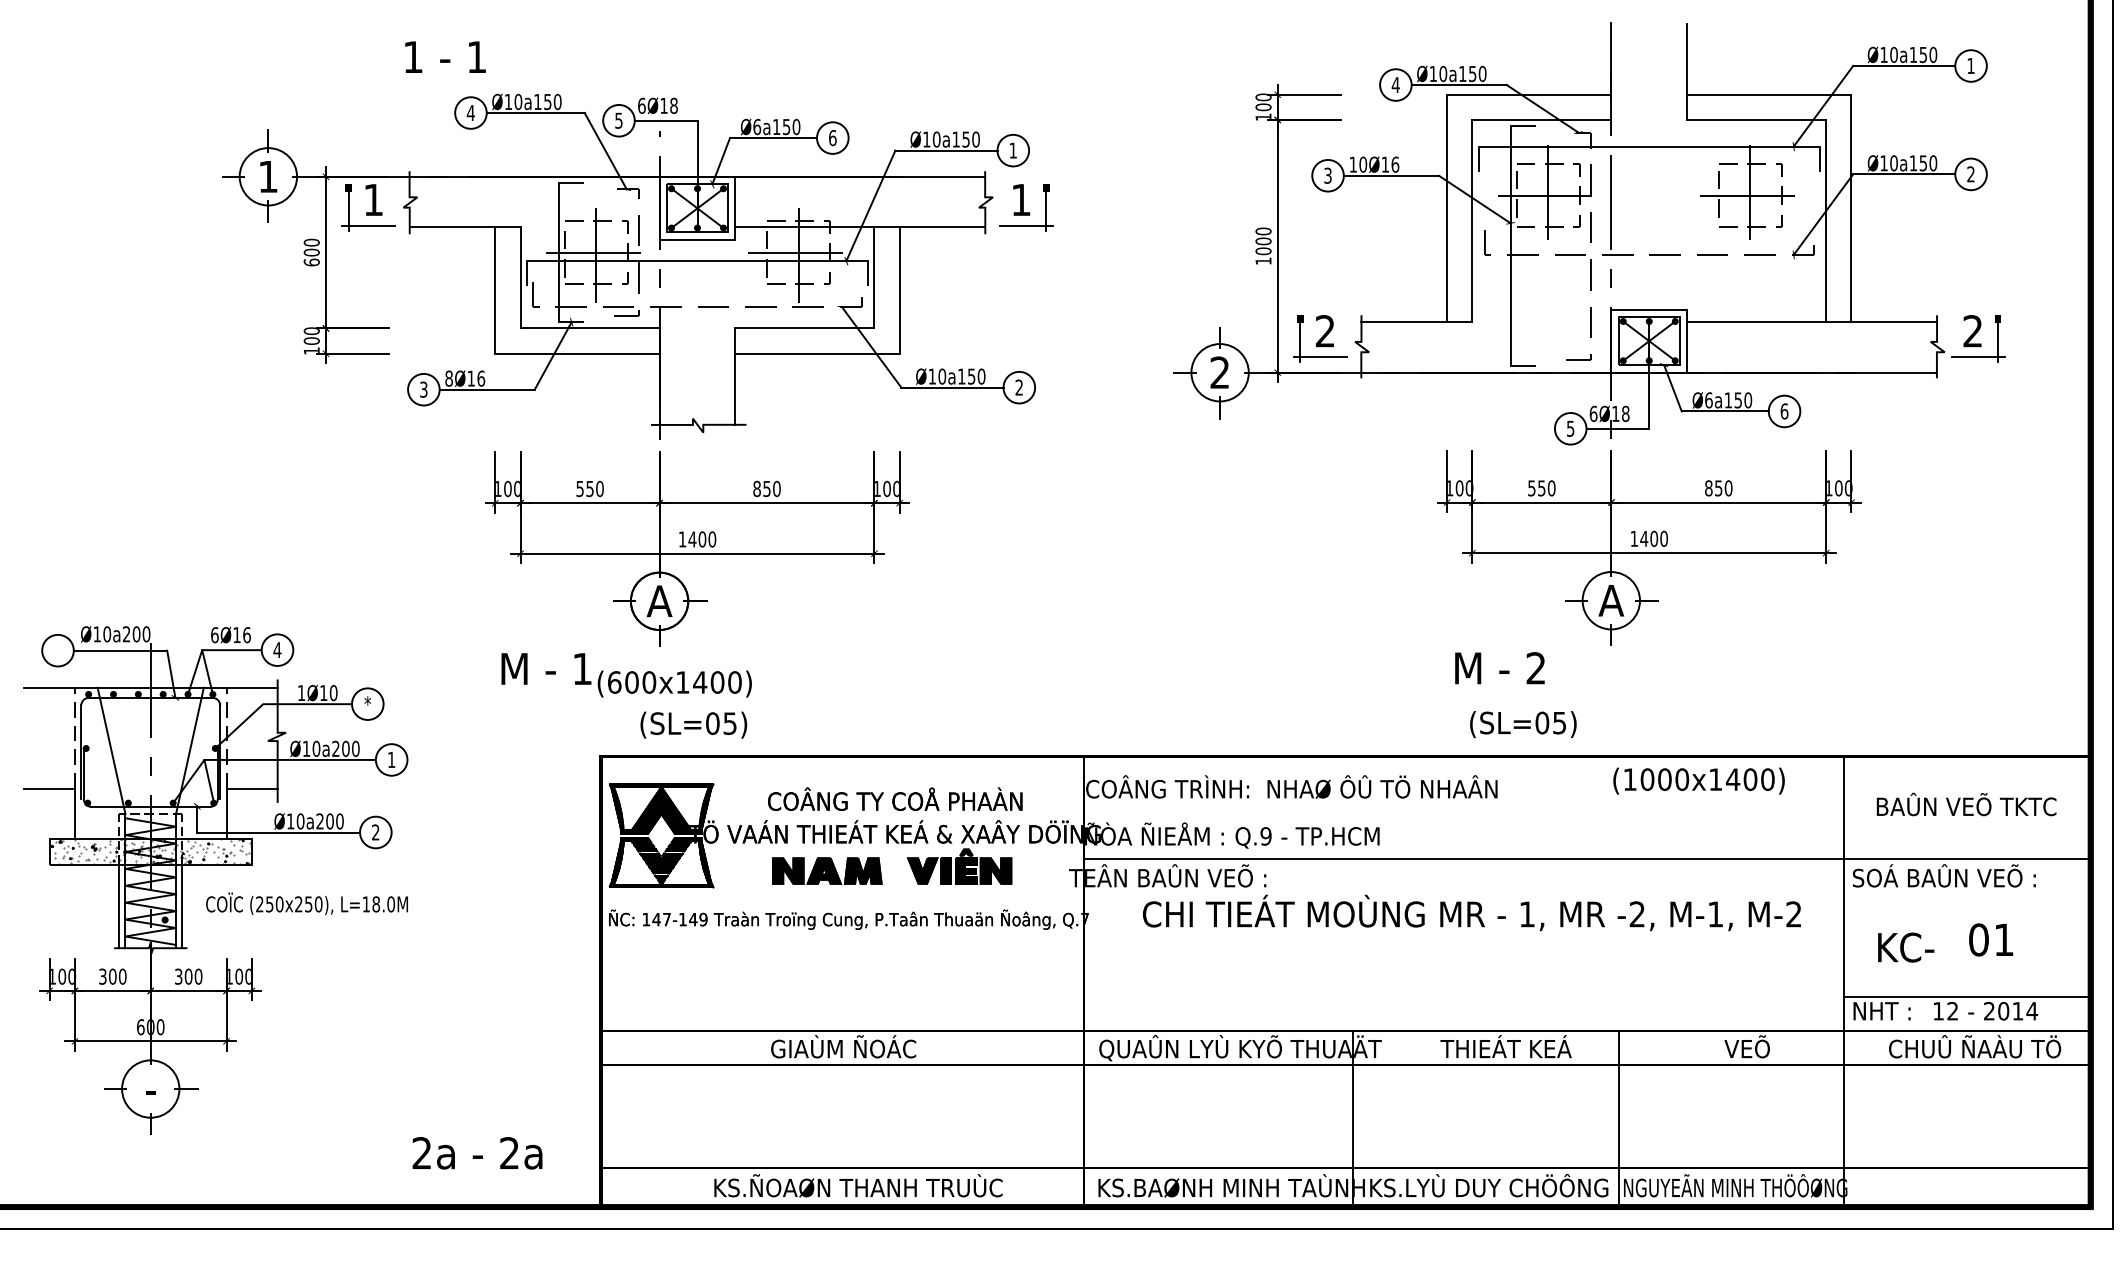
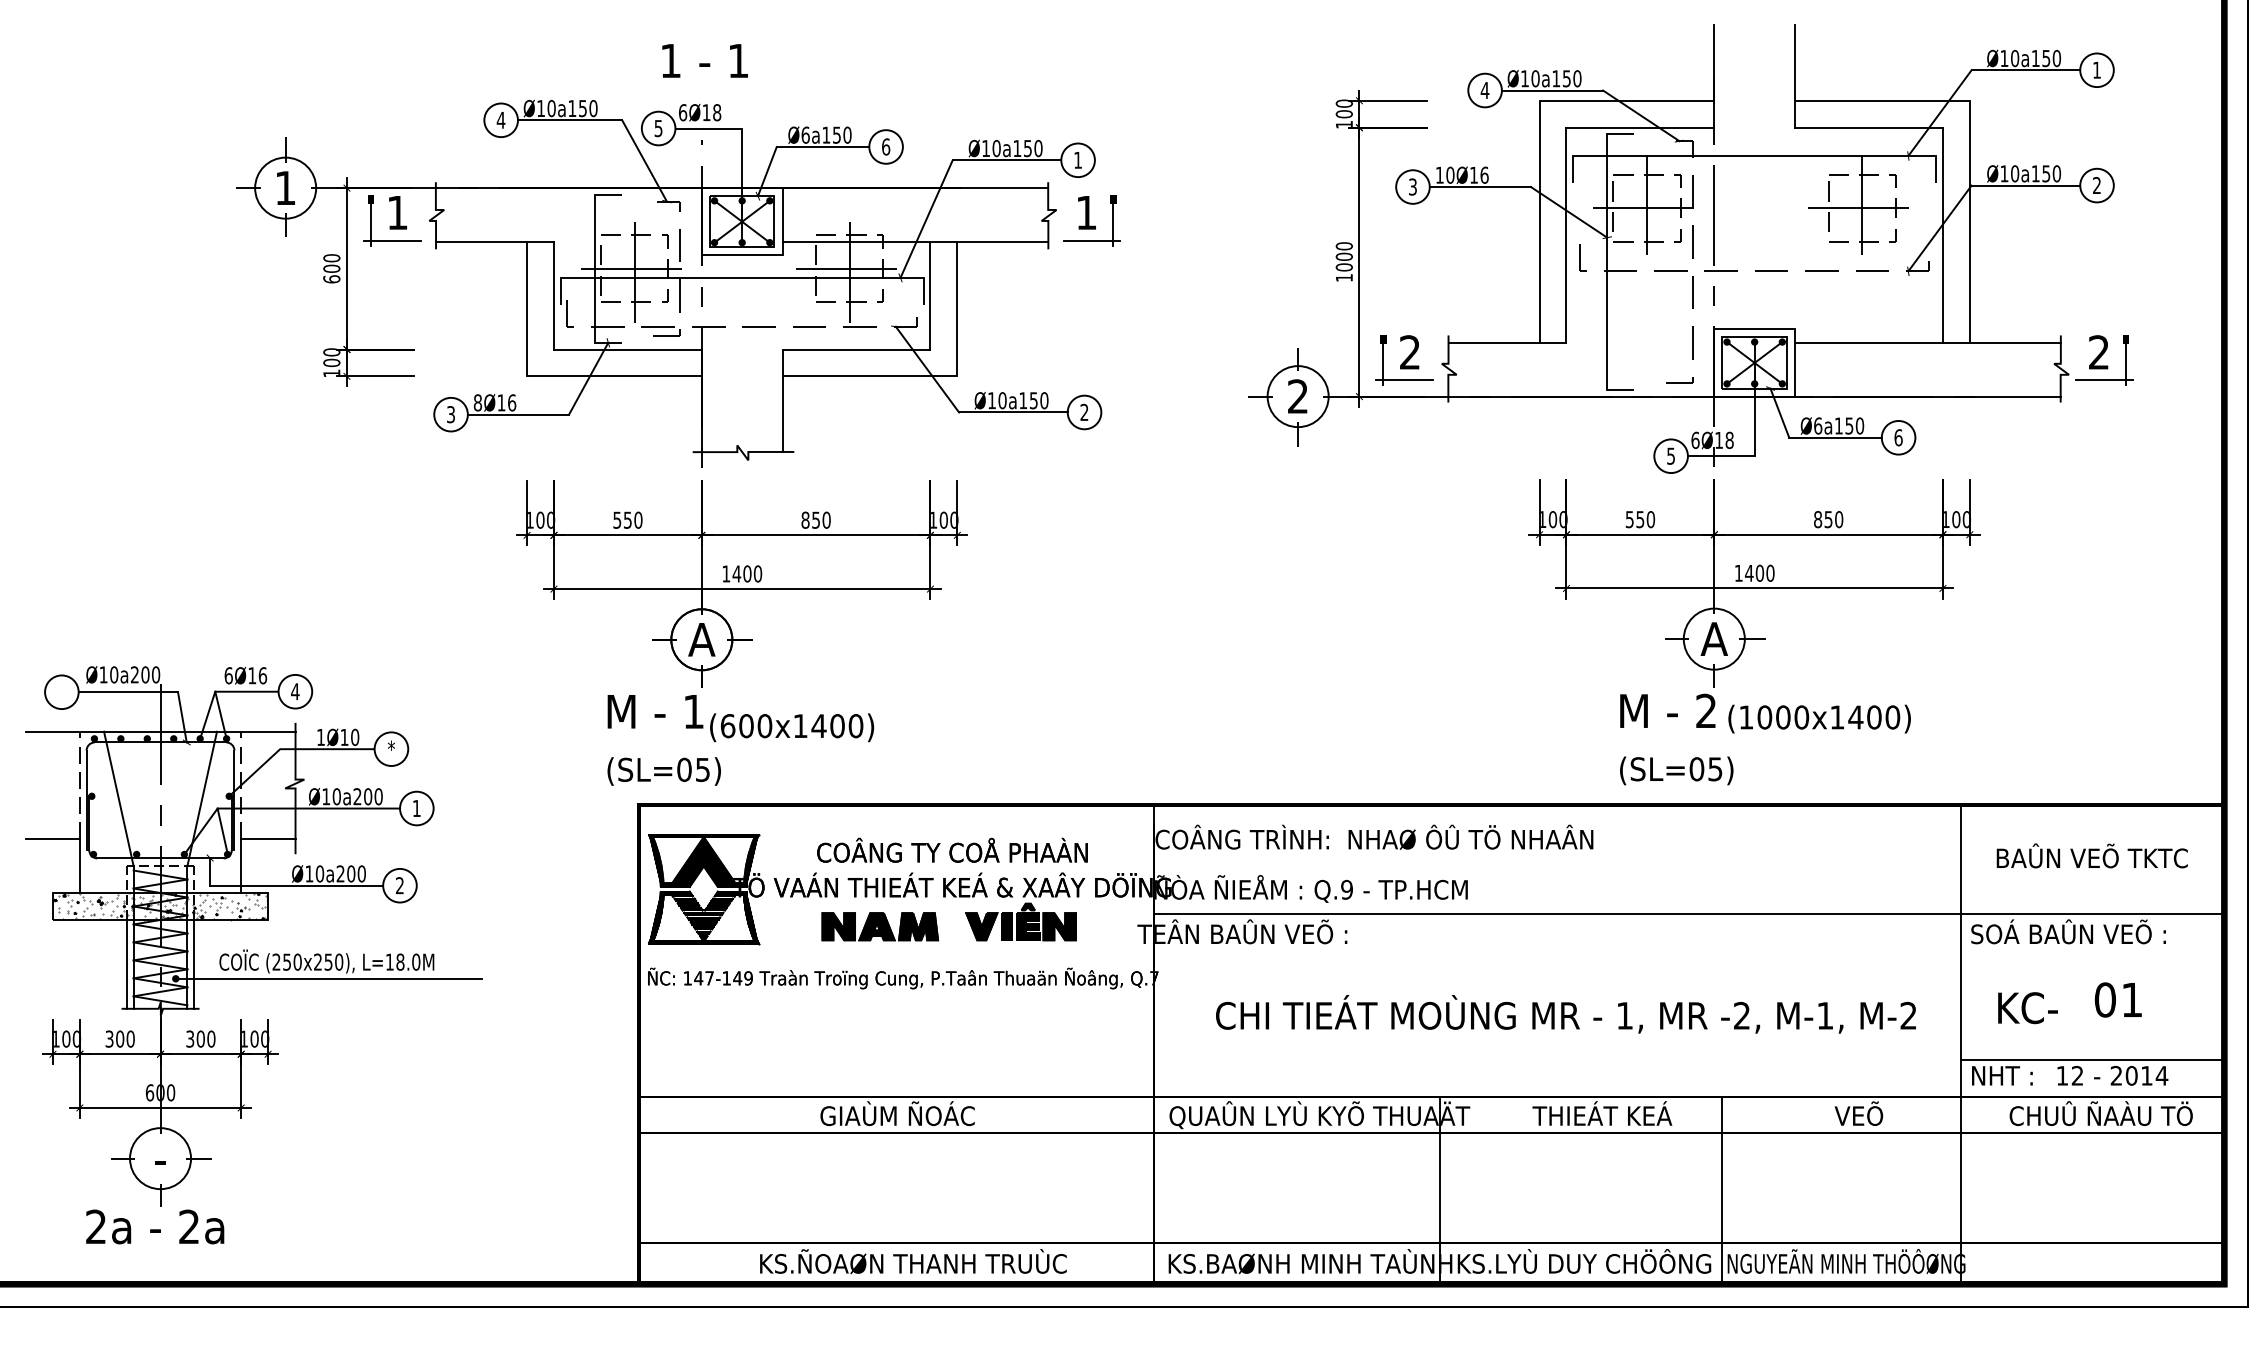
text: (444, 56) -> (704, 60), moved
text: (1499, 667) -> (1667, 710), moved
text: (626, 675) -> (740, 718), moved
text: (1523, 724) -> (1676, 770), moved
text: (693, 725) -> (663, 771), moved
text: (1698, 780) -> (1819, 718), moved
text: (1471, 913) -> (1565, 1014), moved
line: (308, 919) -> (328, 978), added
text: (477, 1152) -> (155, 1226), moved

